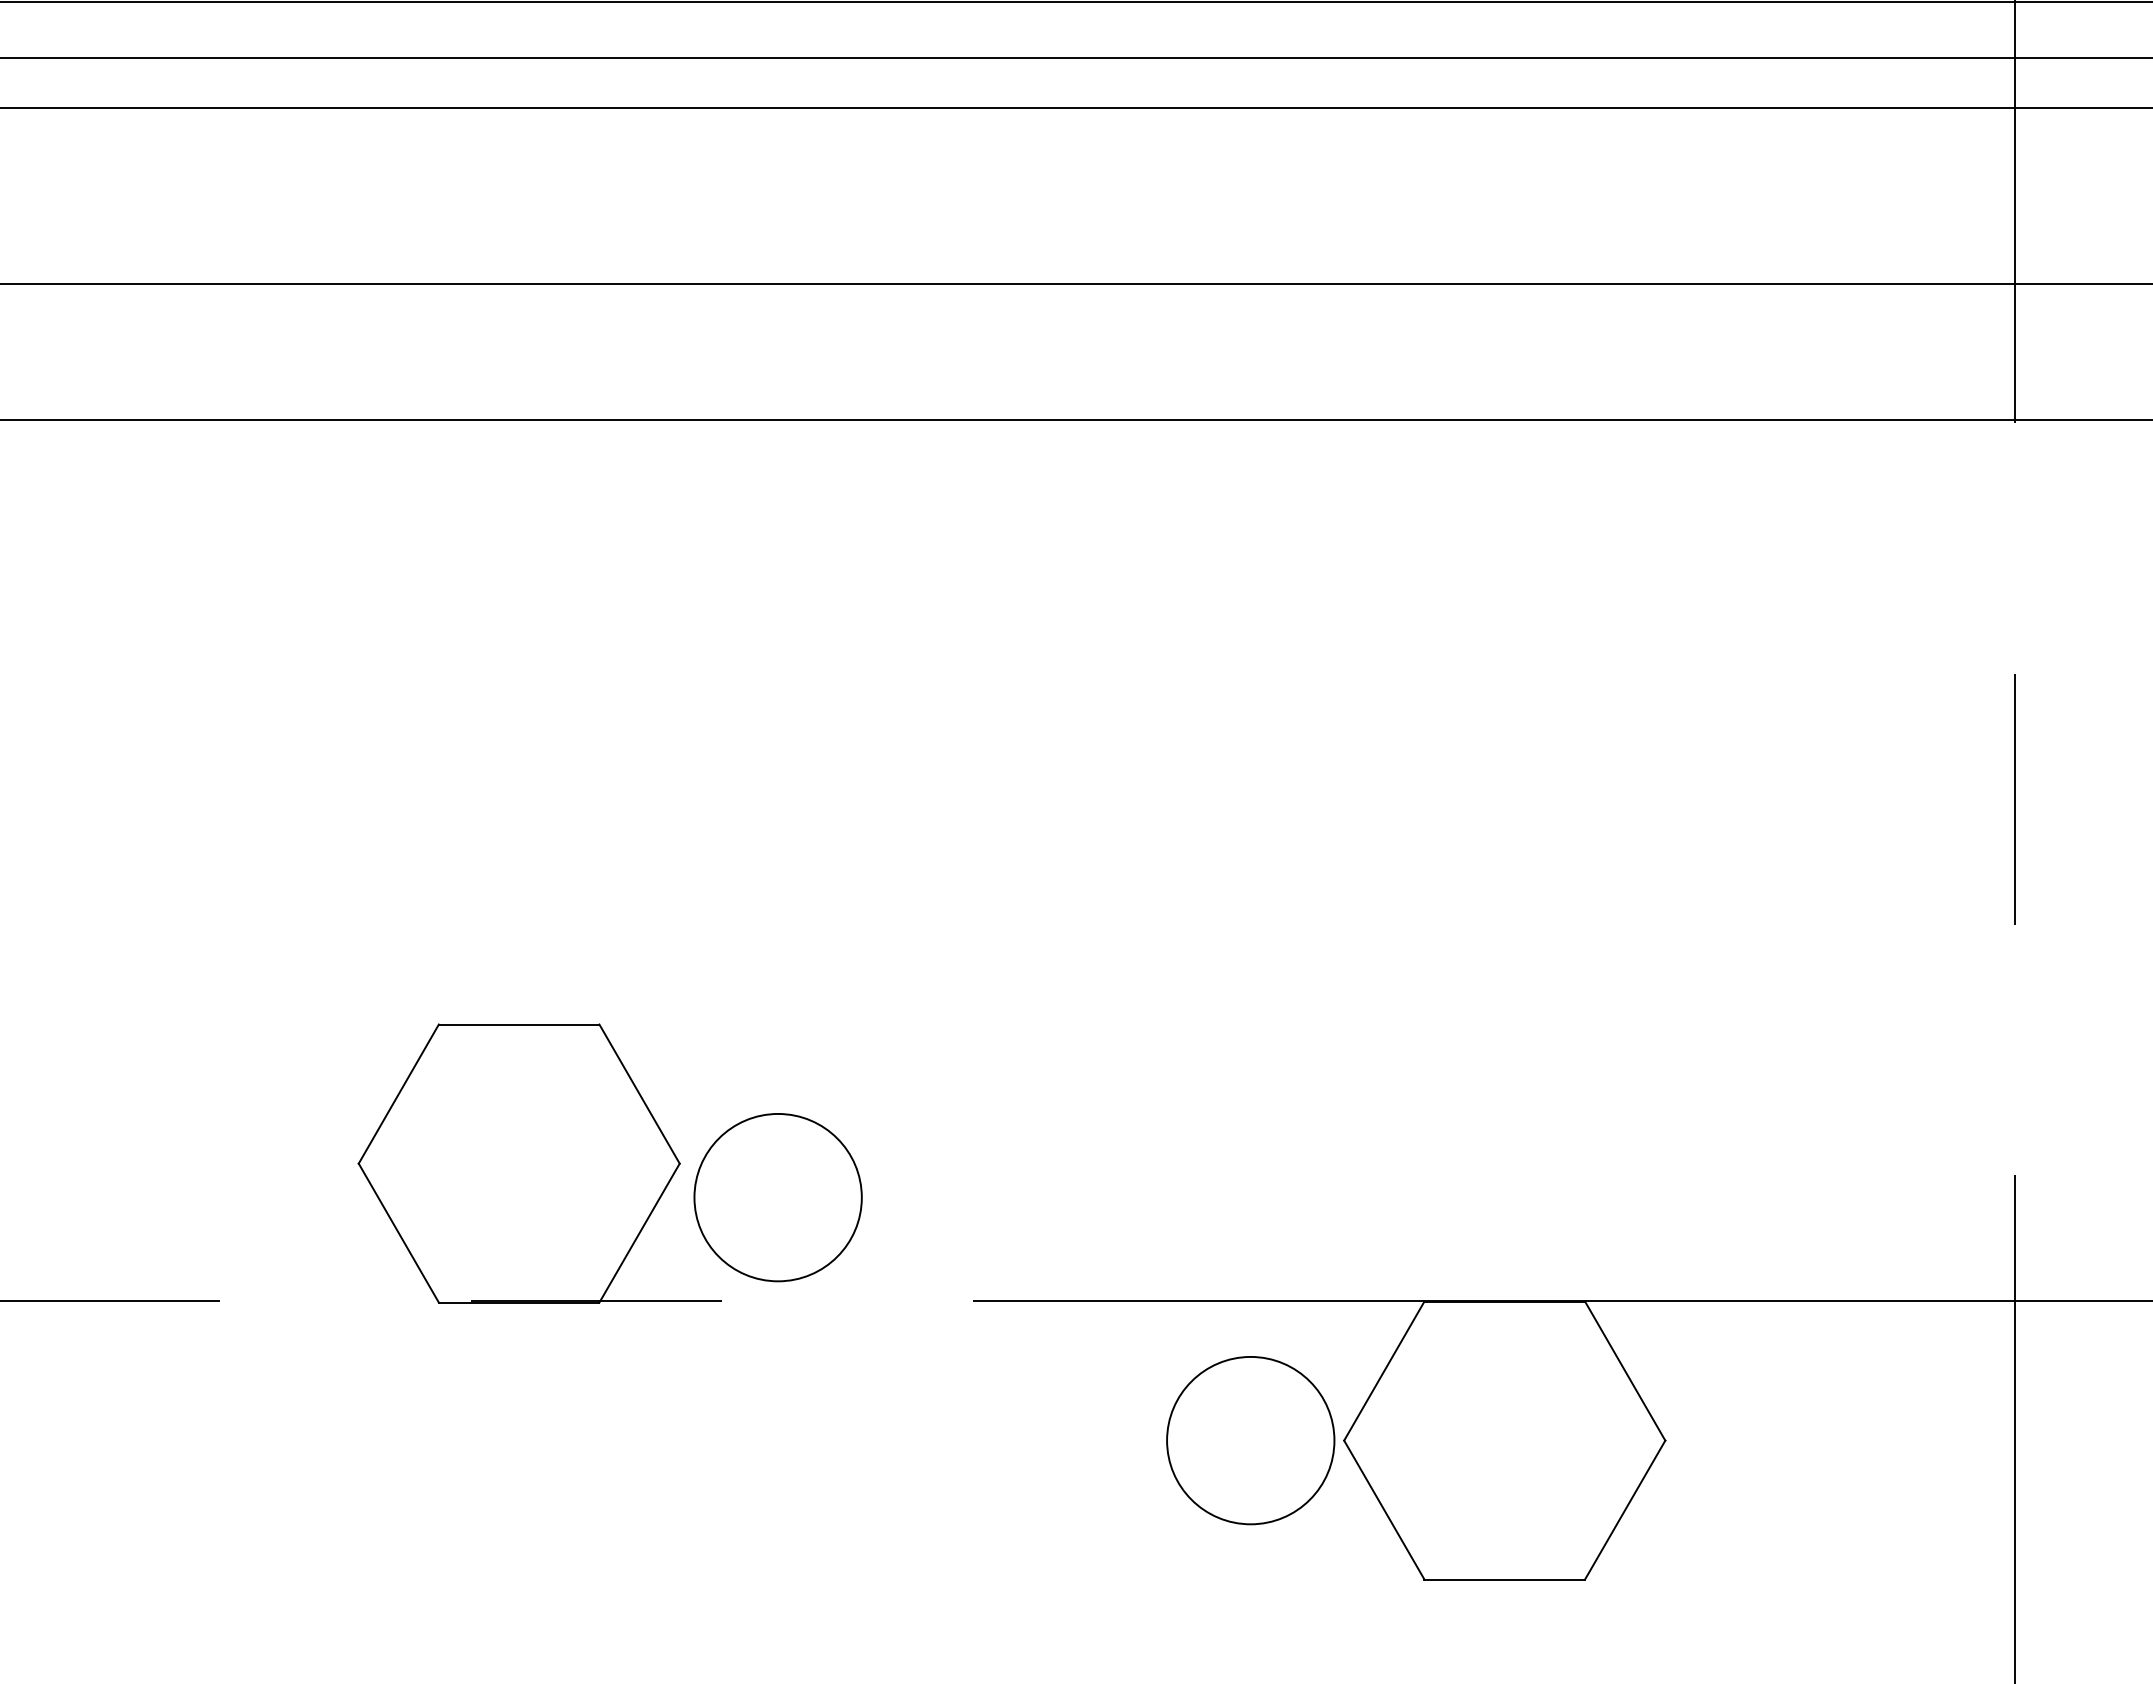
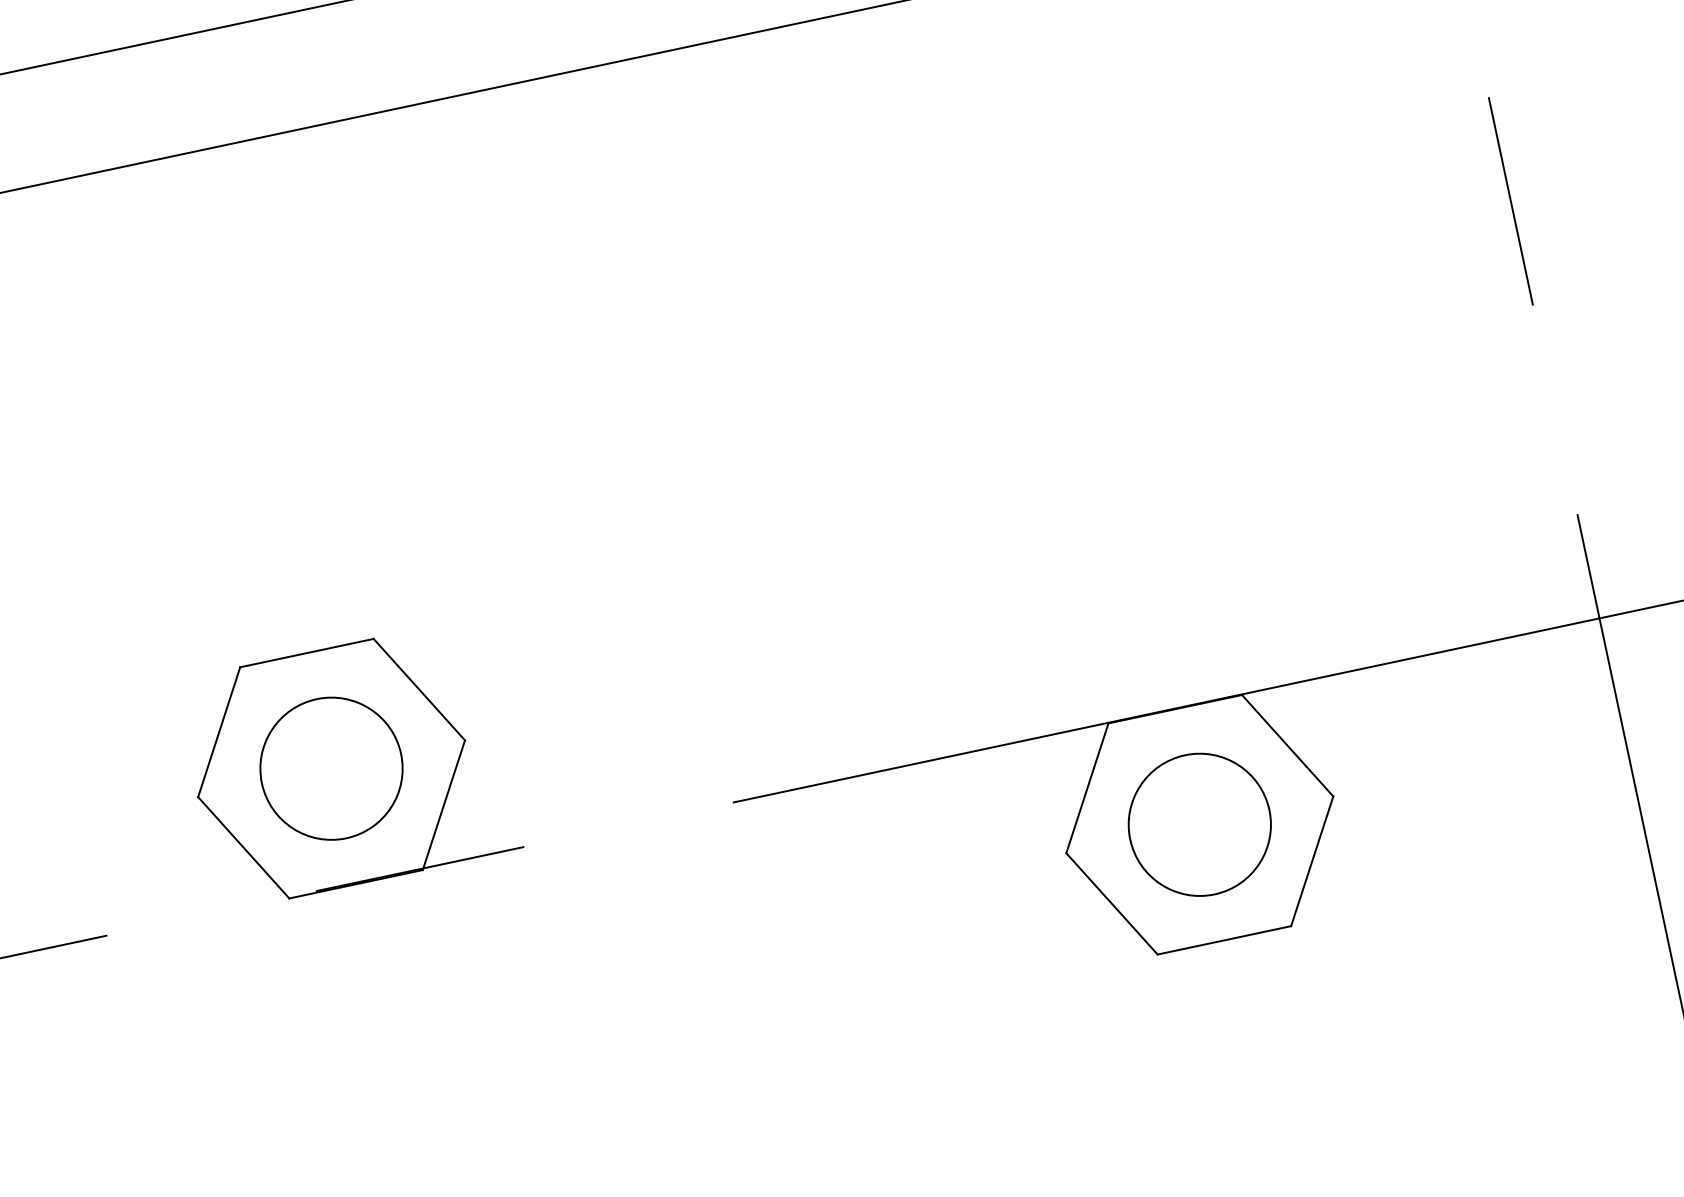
circle: (777, 1197) -> (330, 768), moved
circle: (1250, 1440) -> (1199, 824), moved

